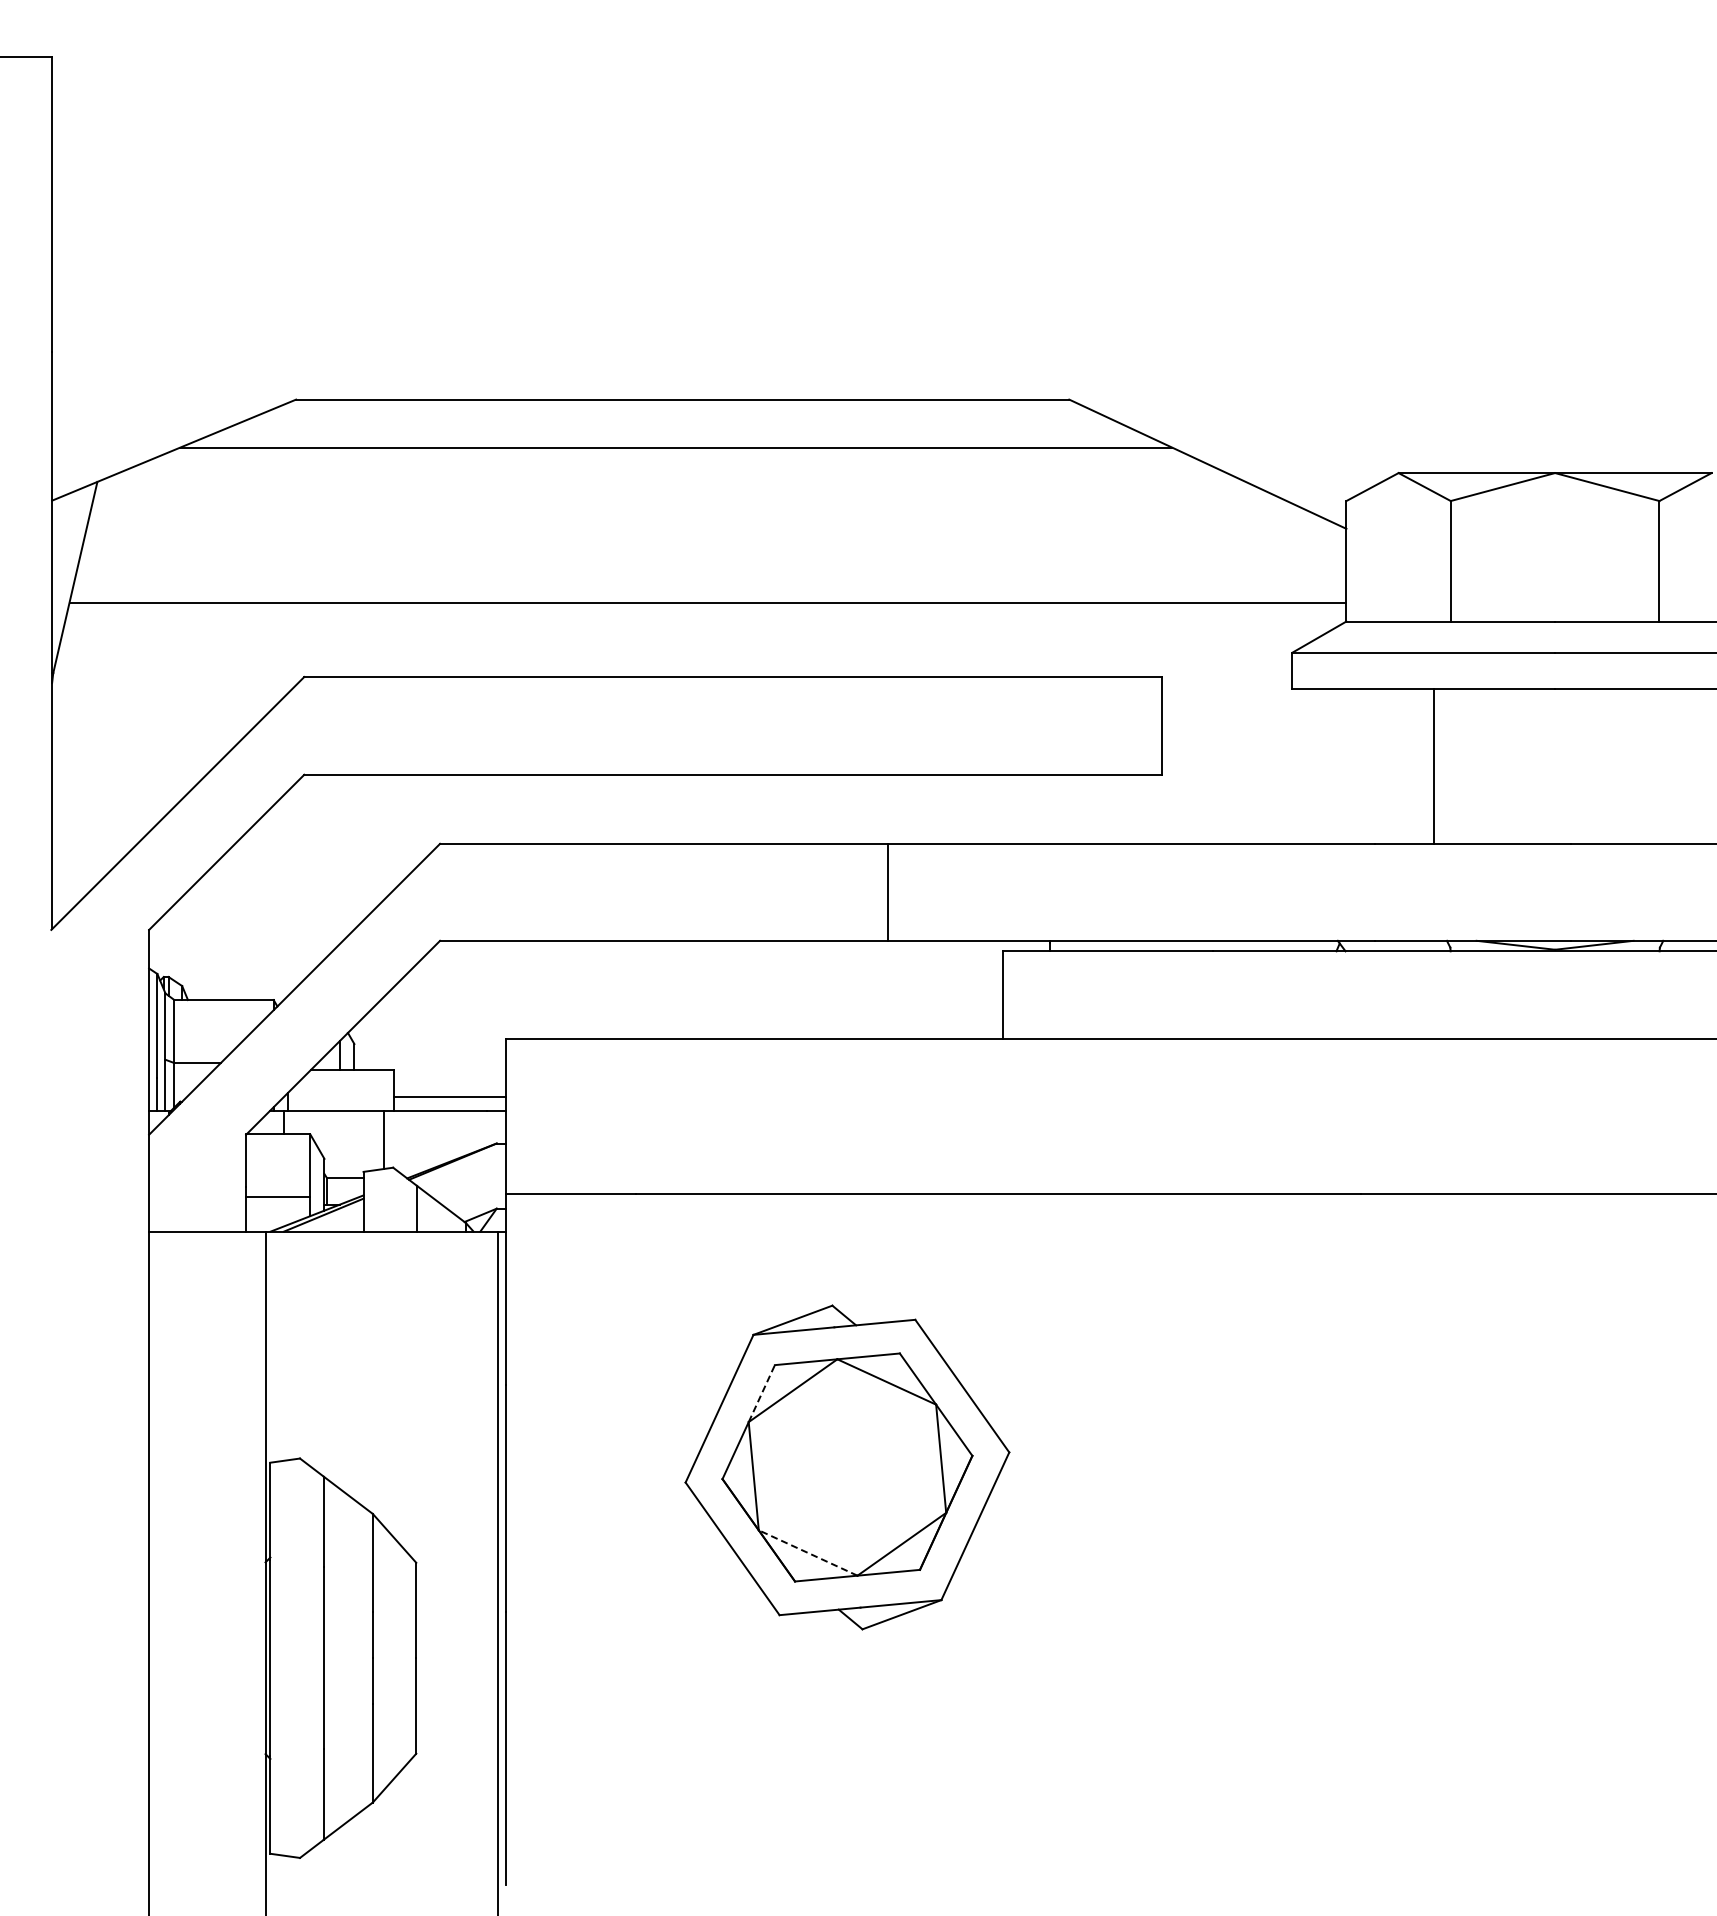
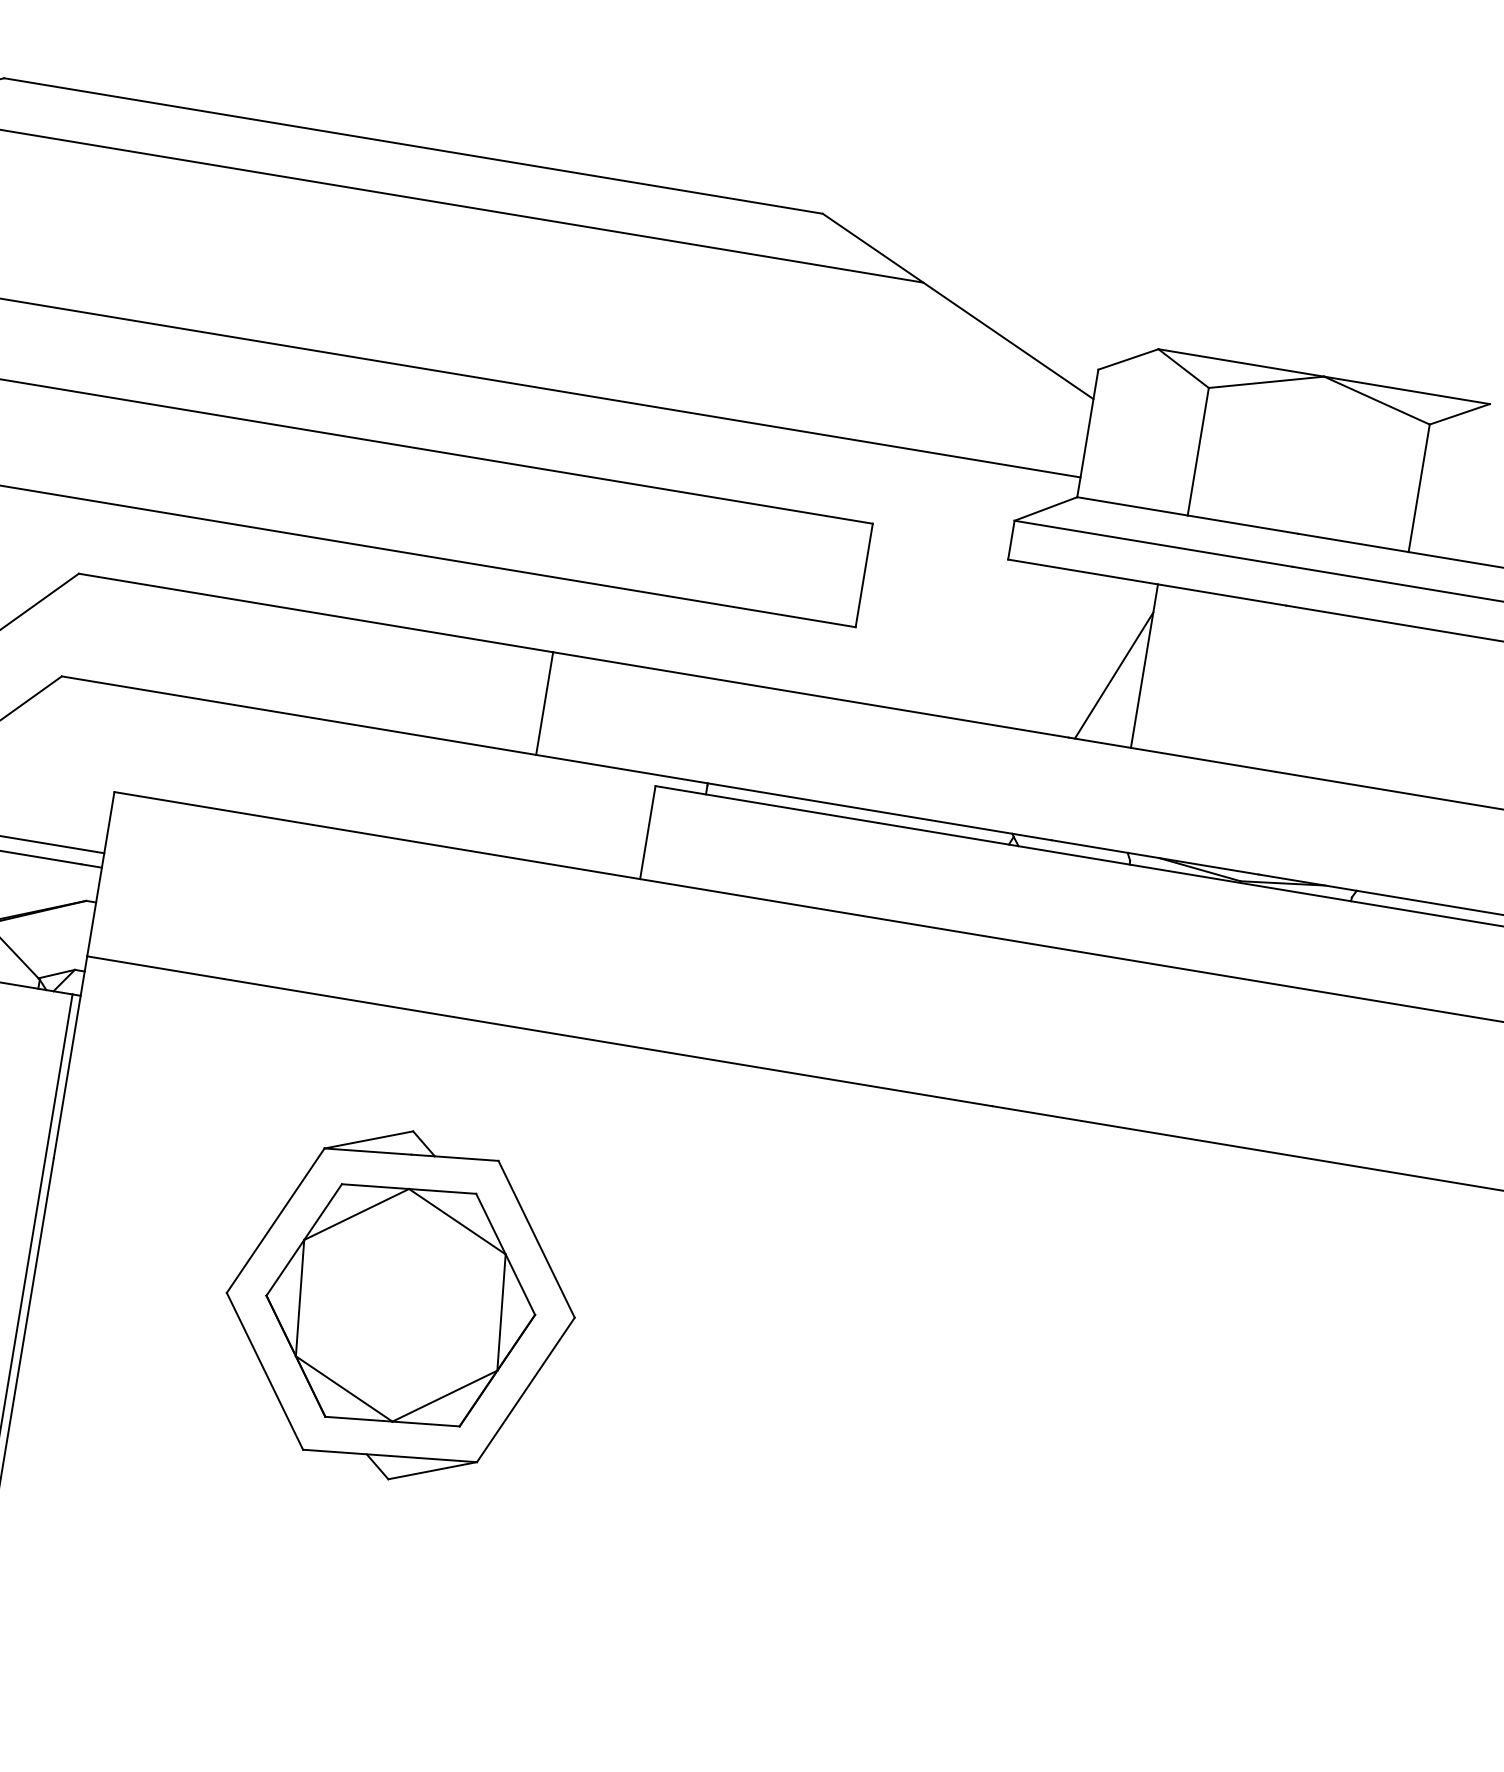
line: (1407, 779) -> (1114, 675), added
line: (762, 1393) -> (323, 1212), dashed -> solid
line: (807, 1552) -> (343, 1388), dashed -> solid

